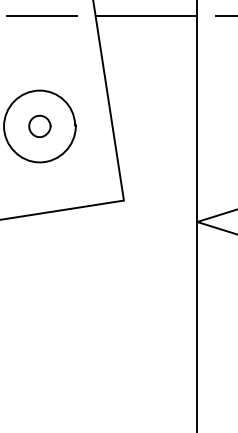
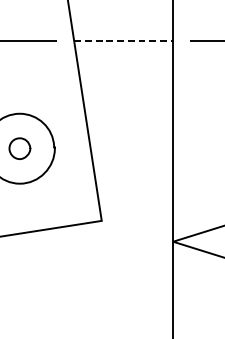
line: (146, 15) -> (123, 40), solid -> dashed

